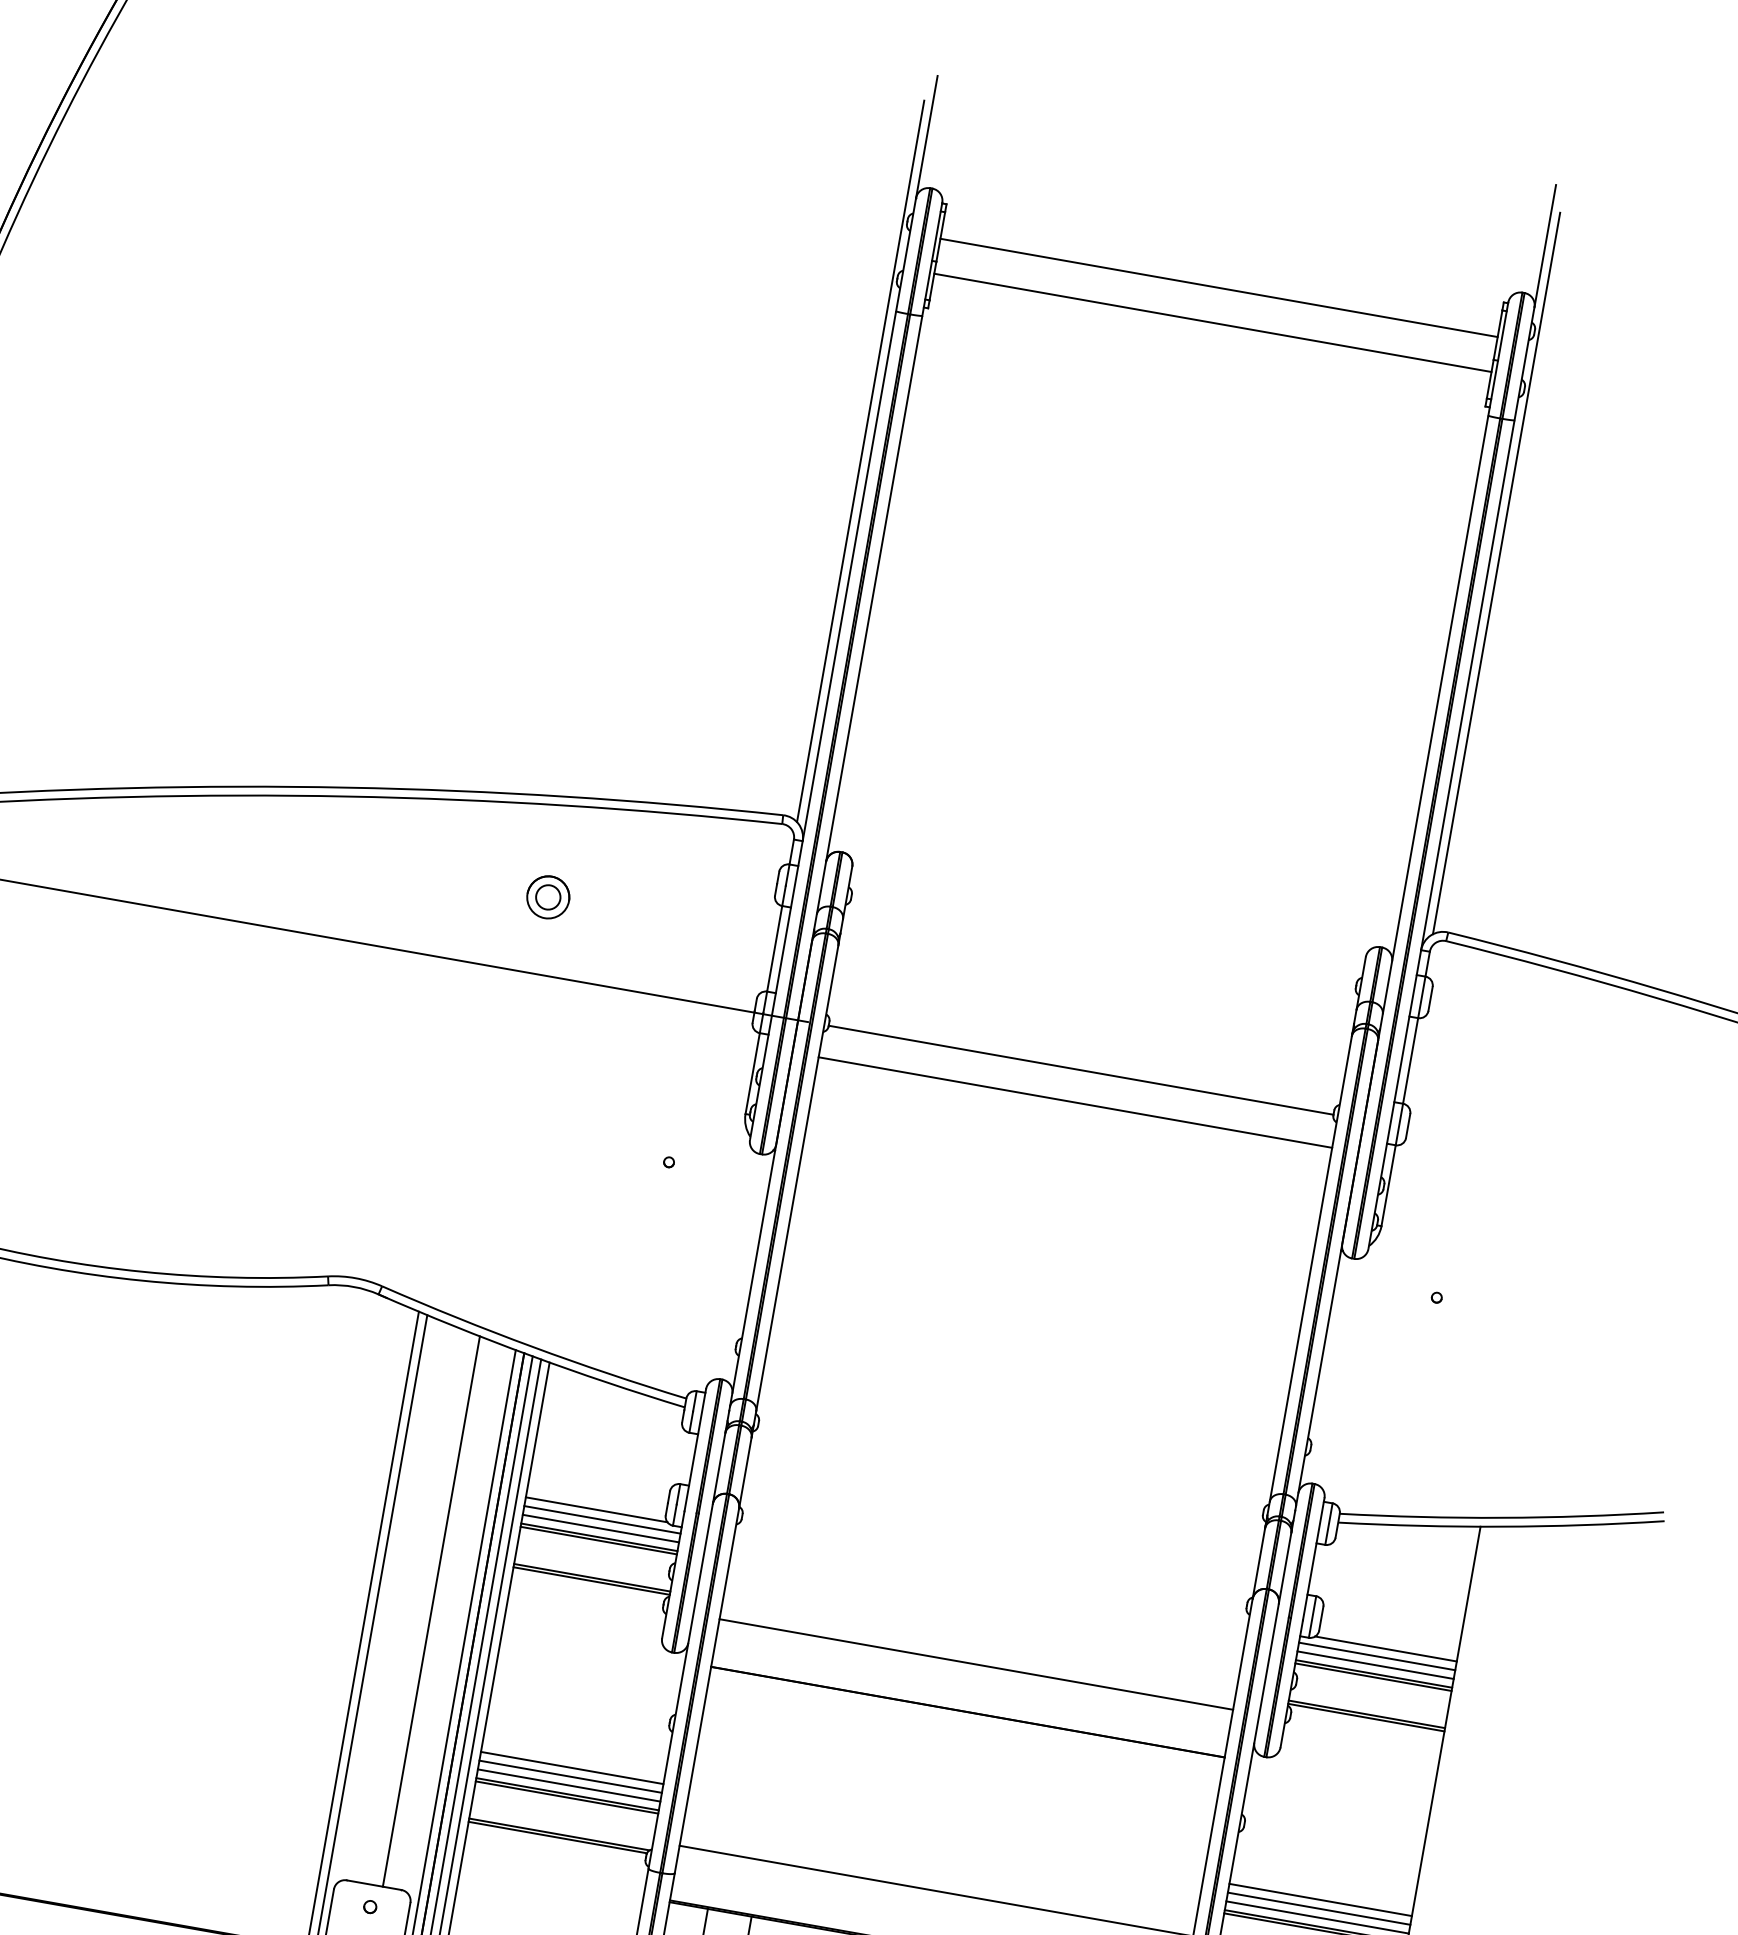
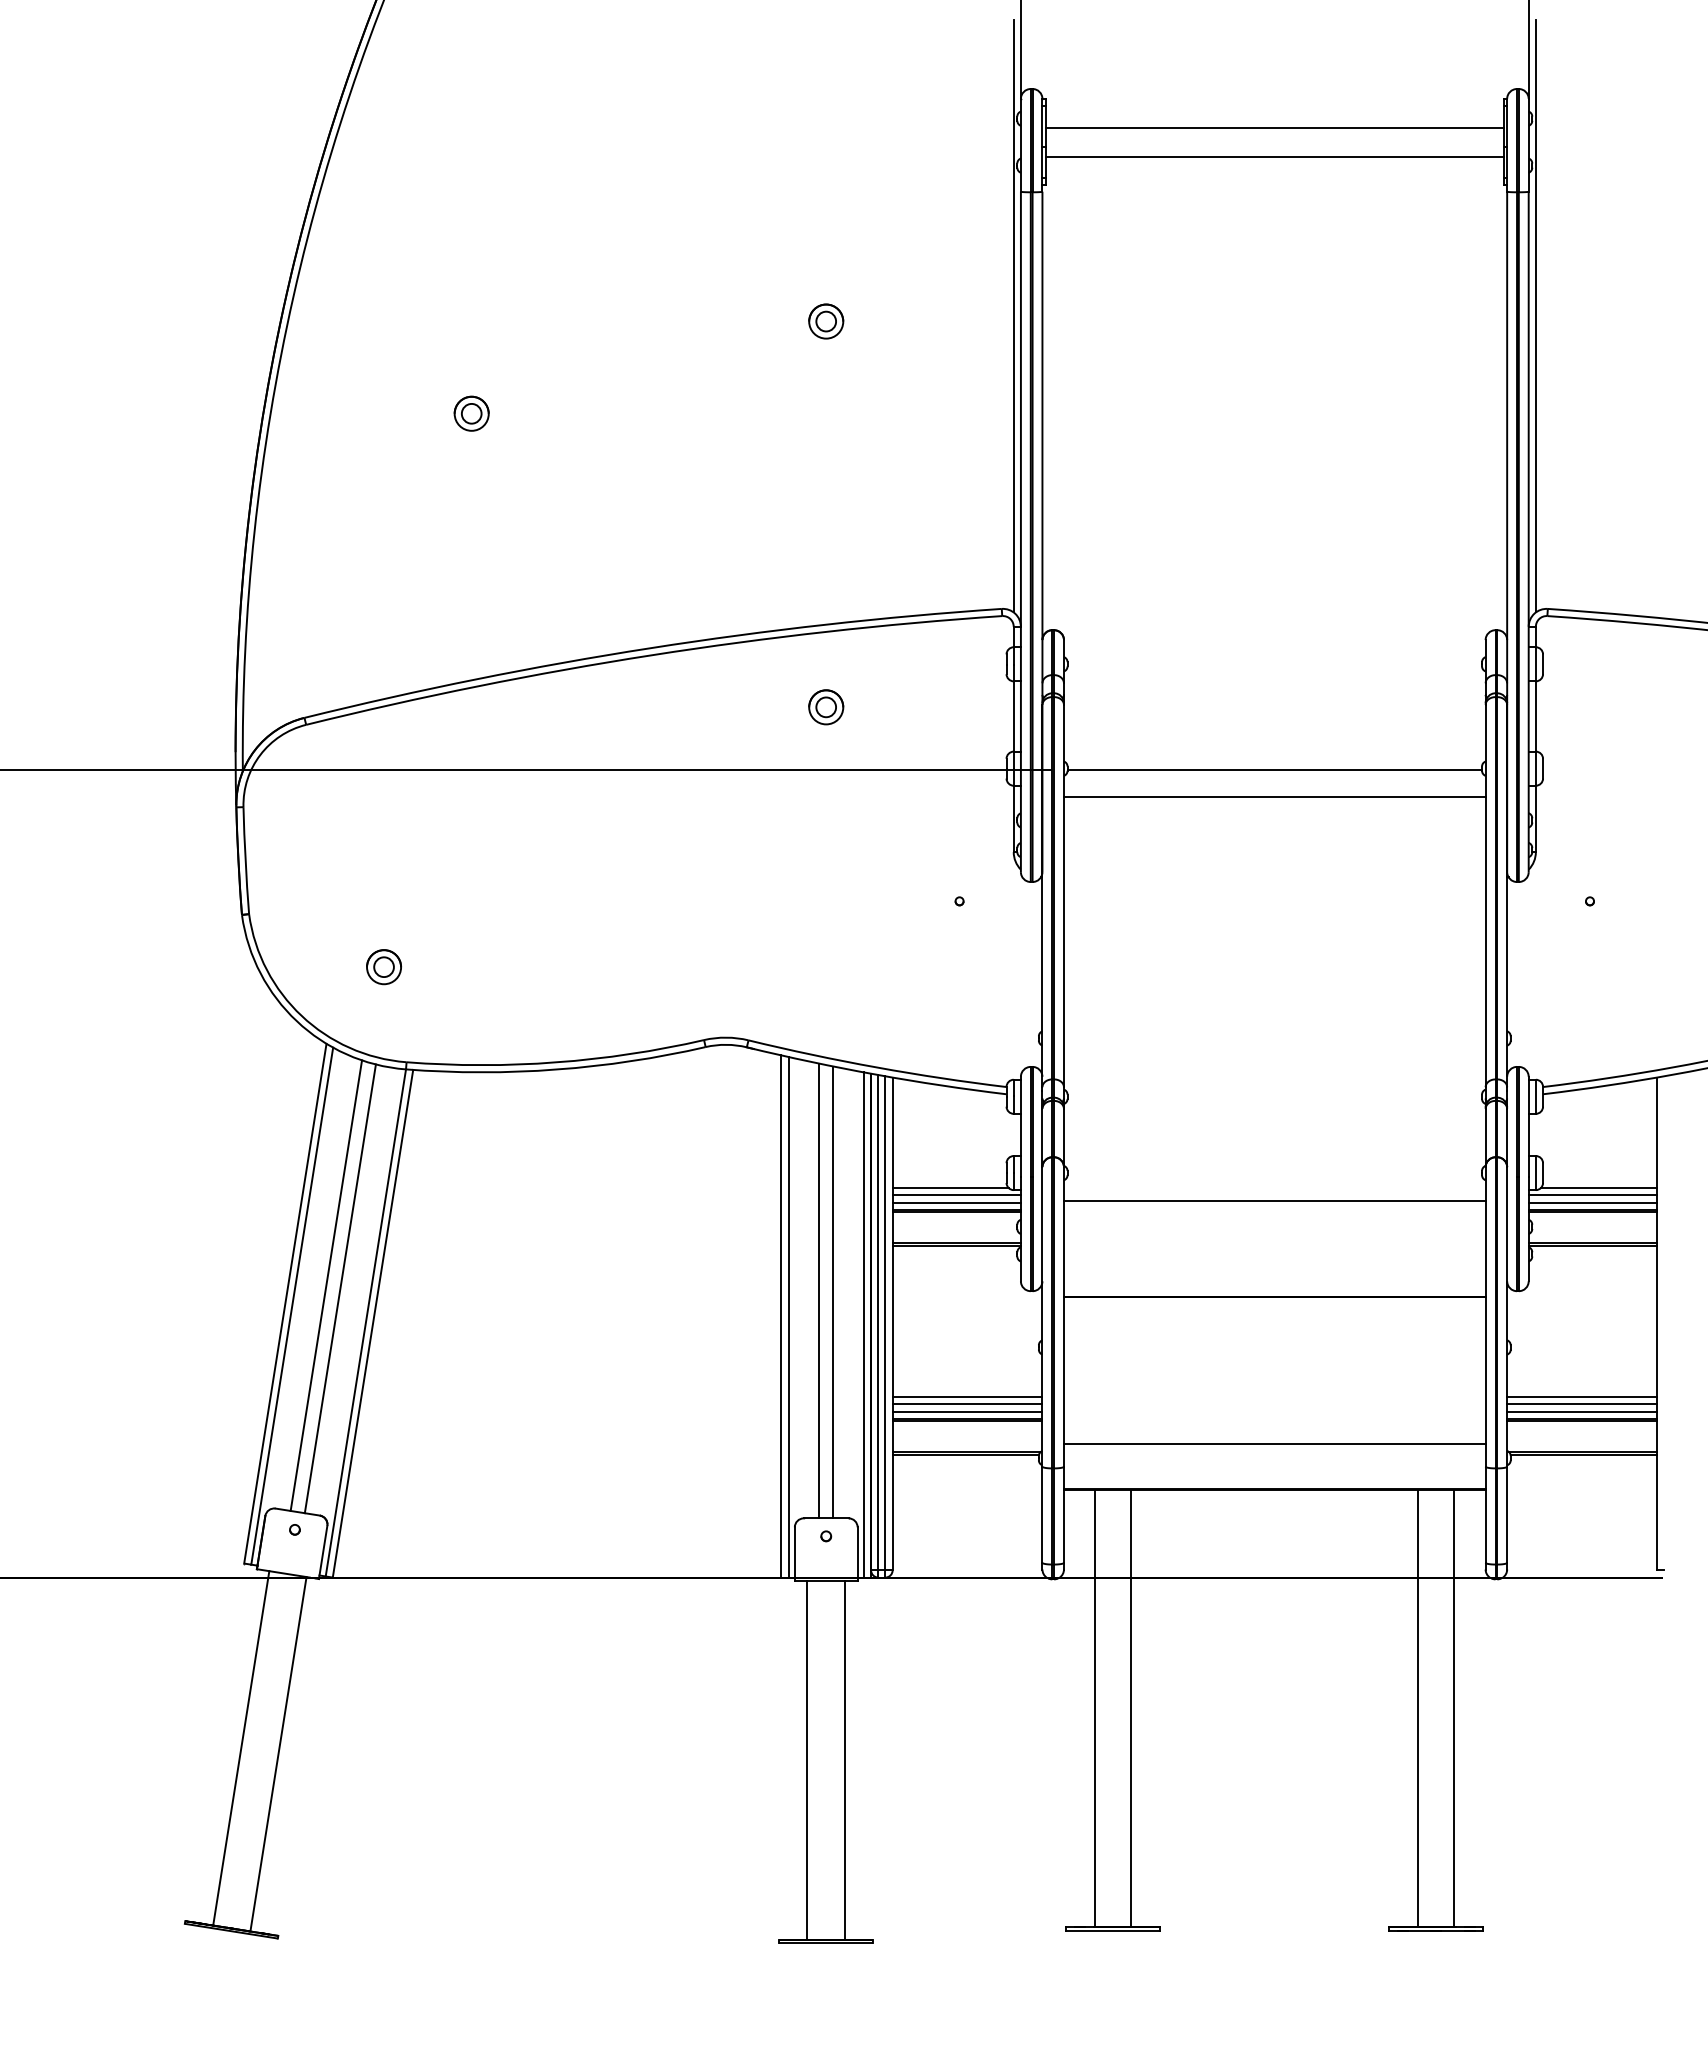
part: (631, 427) -> (826, 321), added
part: (179, 463) -> (471, 413), added
line: (414, 1606) -> (819, 1290), added
line: (975, 1664) -> (1274, 1201), moved

